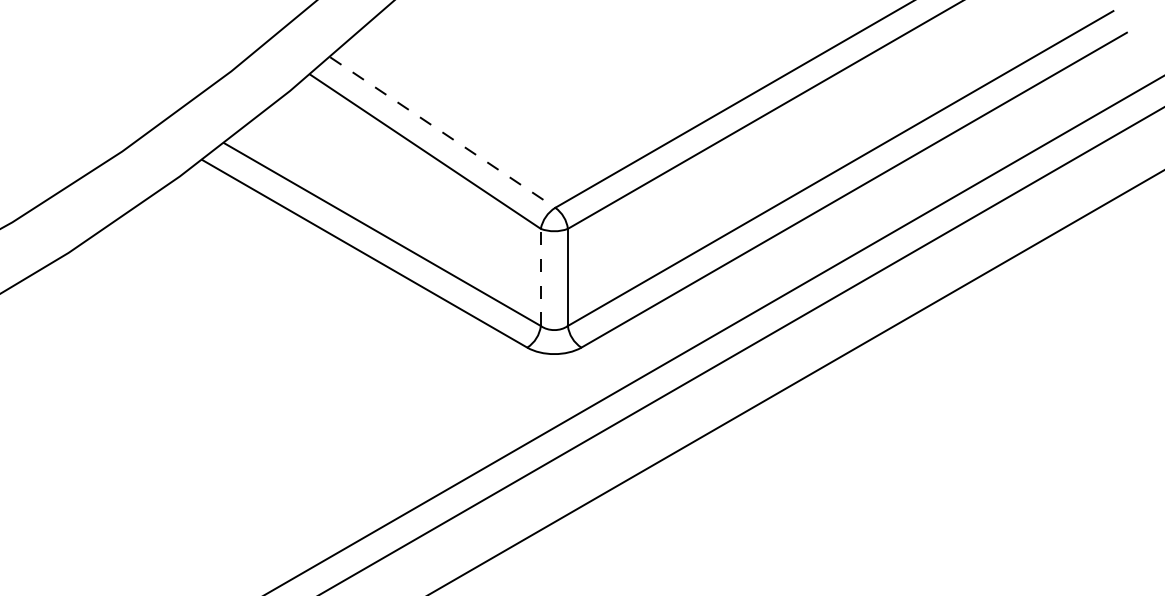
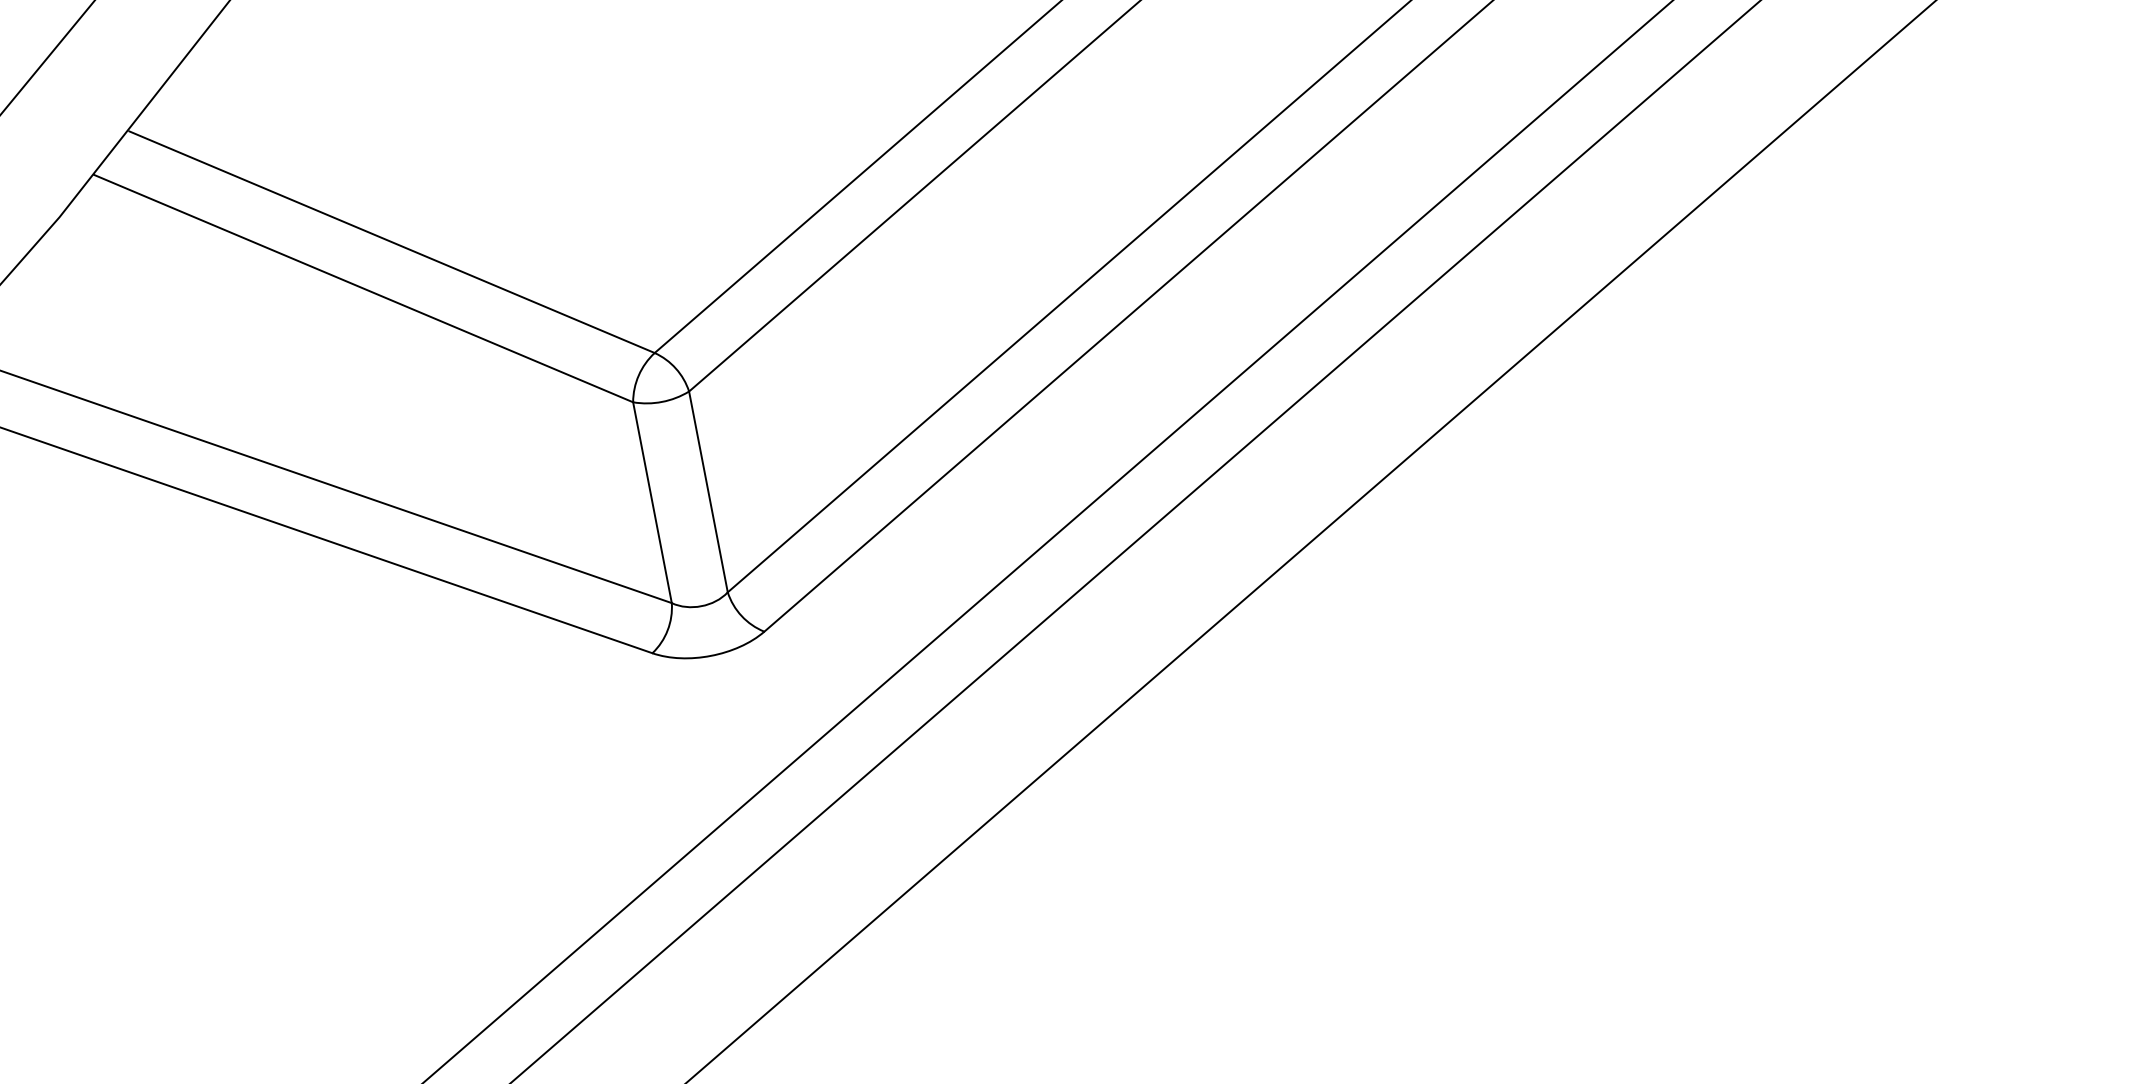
line: (443, 132) -> (393, 241), dashed -> solid
line: (540, 277) -> (651, 502), dashed -> solid

